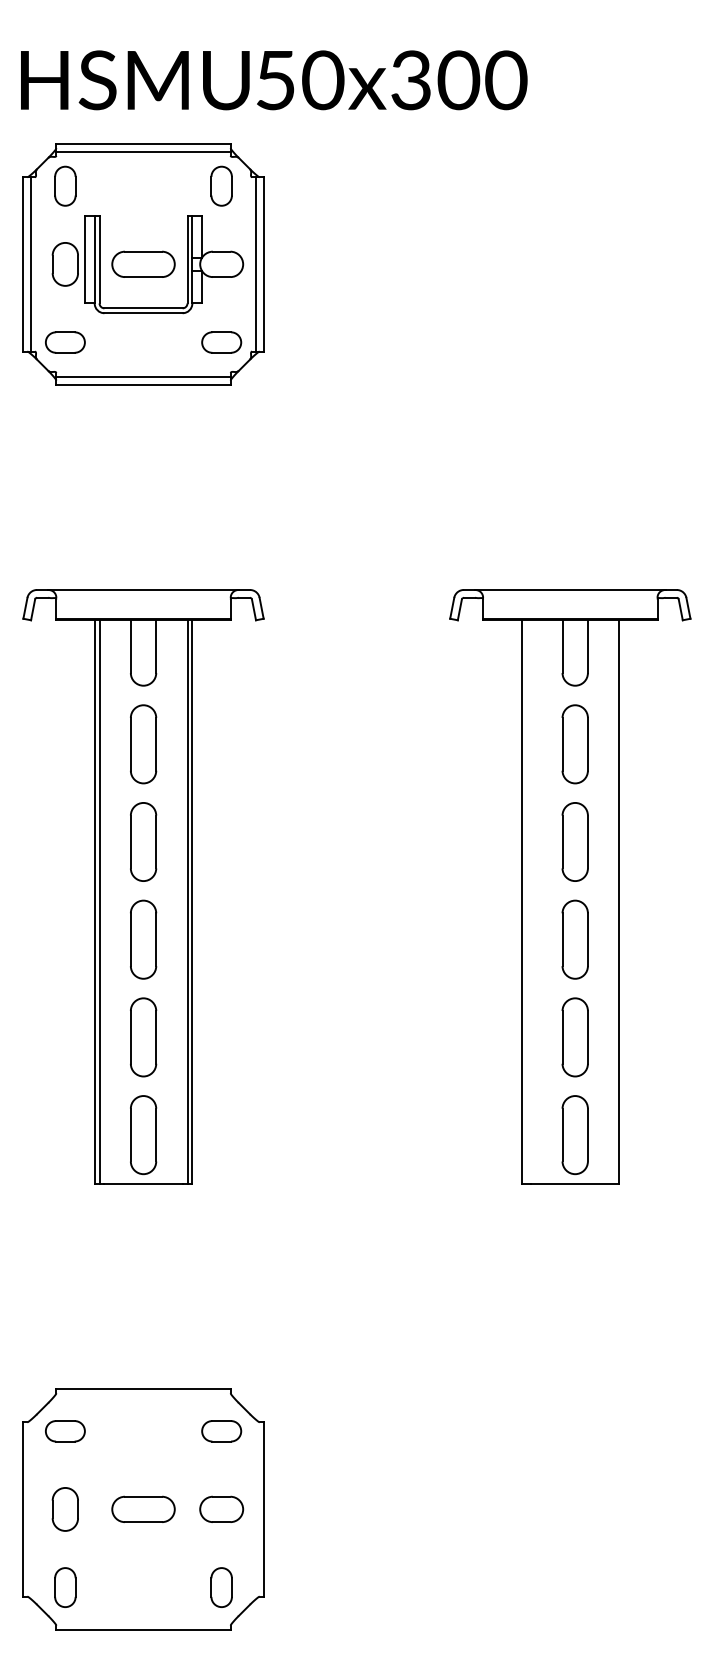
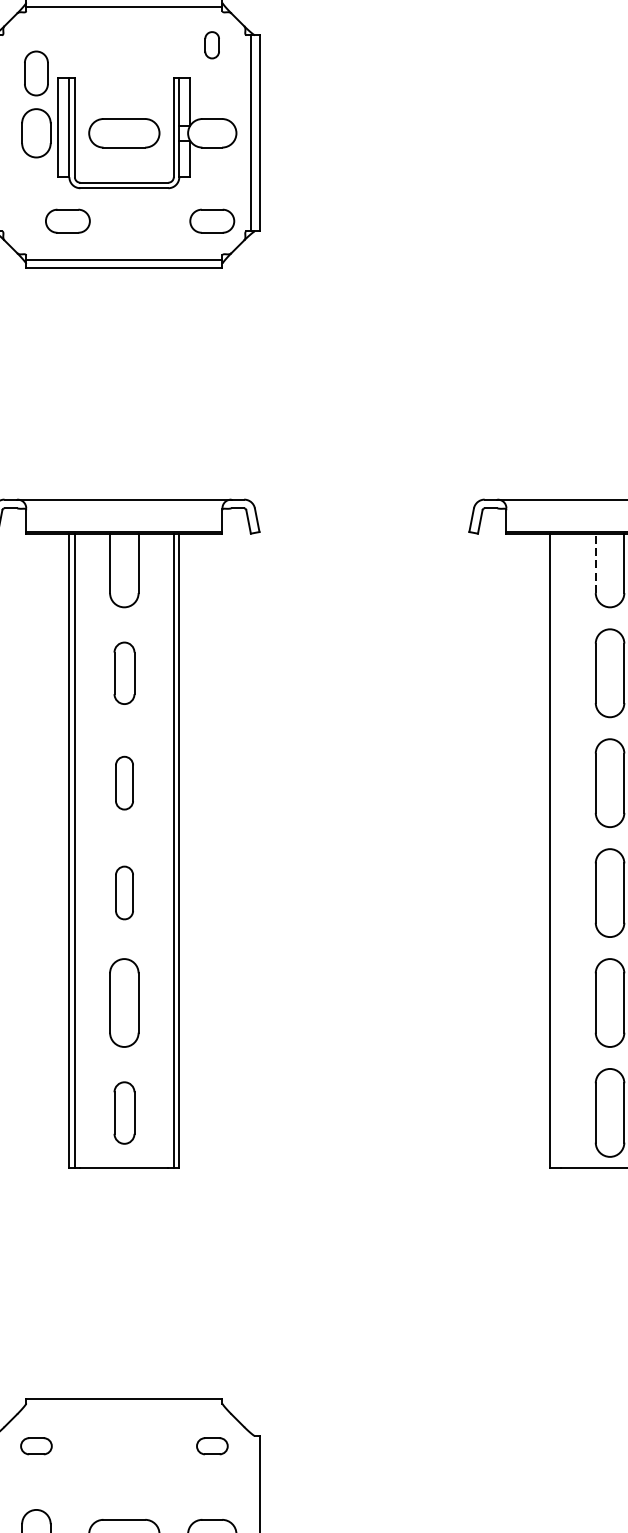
part: (65, 185) -> (36, 72), moved
part: (221, 185) -> (212, 44), size x0.6
part: (65, 342) -> (68, 221), moved
line: (562, 646) -> (595, 563), solid -> dashed
part: (143, 744) -> (124, 673), size x0.7
part: (143, 841) -> (124, 782), size x0.6
part: (143, 939) -> (124, 892), size x0.6
part: (143, 1135) -> (124, 1113), size x0.7
part: (65, 1431) -> (36, 1446), size x0.7
part: (221, 1431) -> (212, 1446), size x0.7

